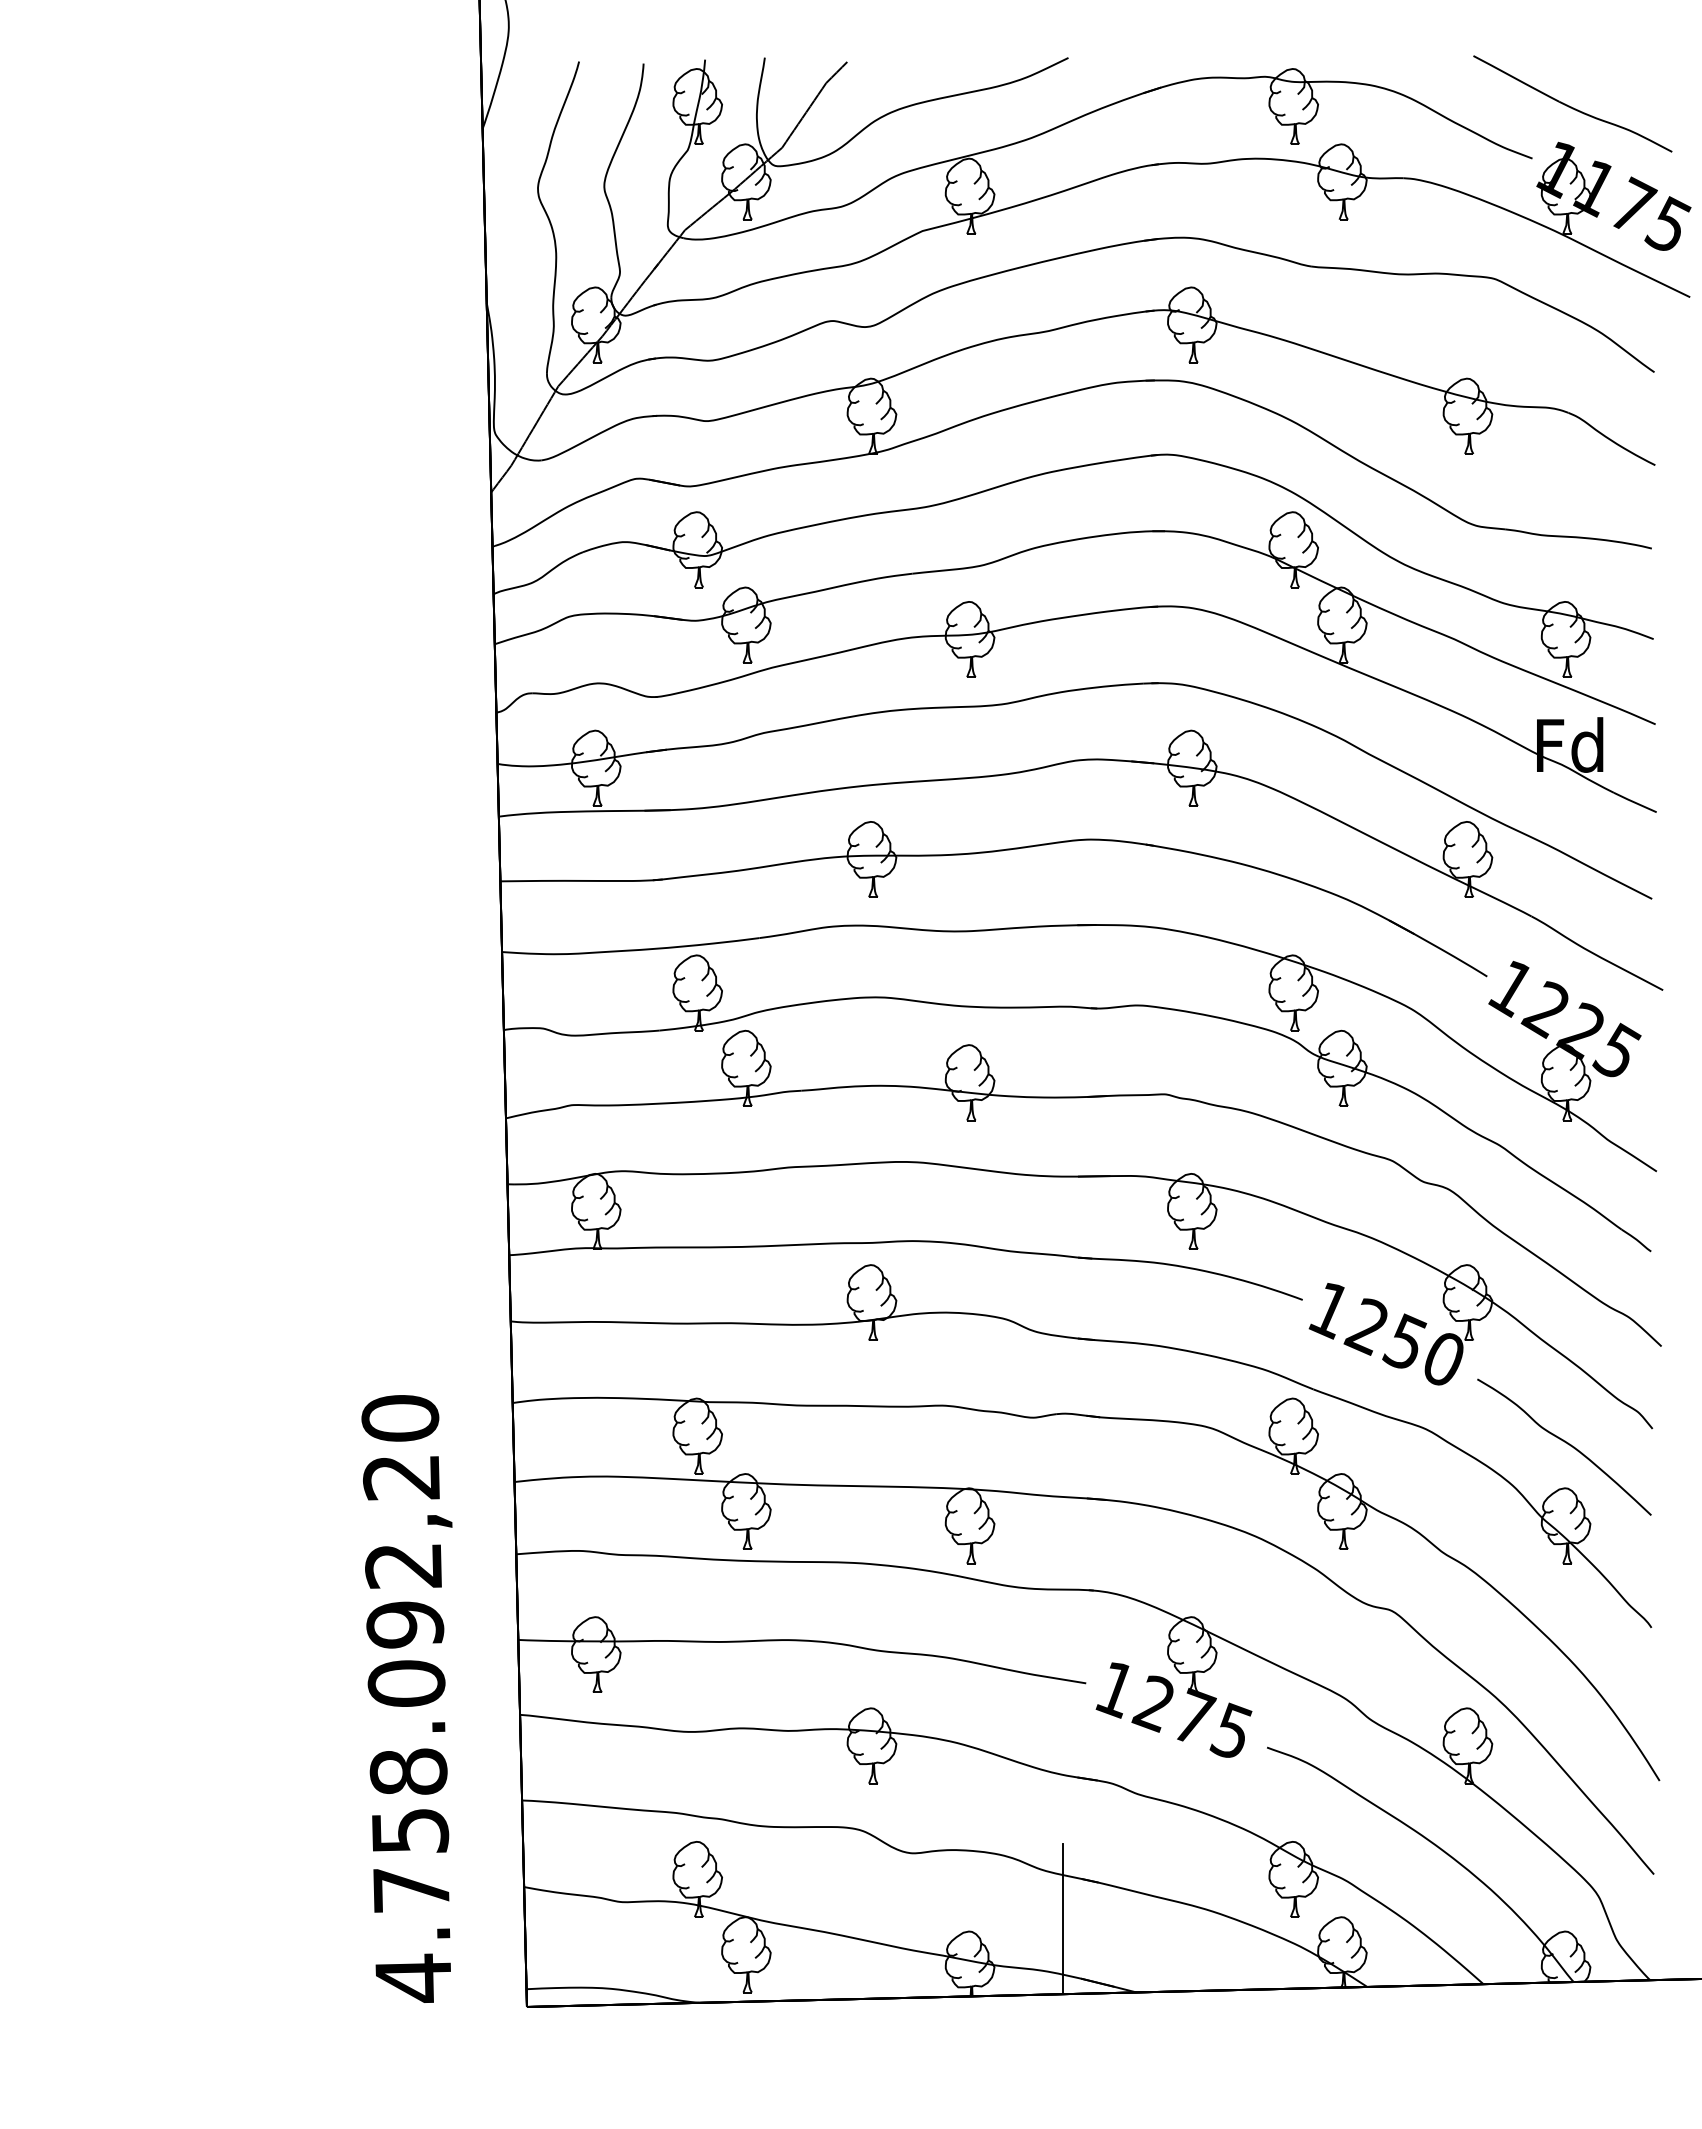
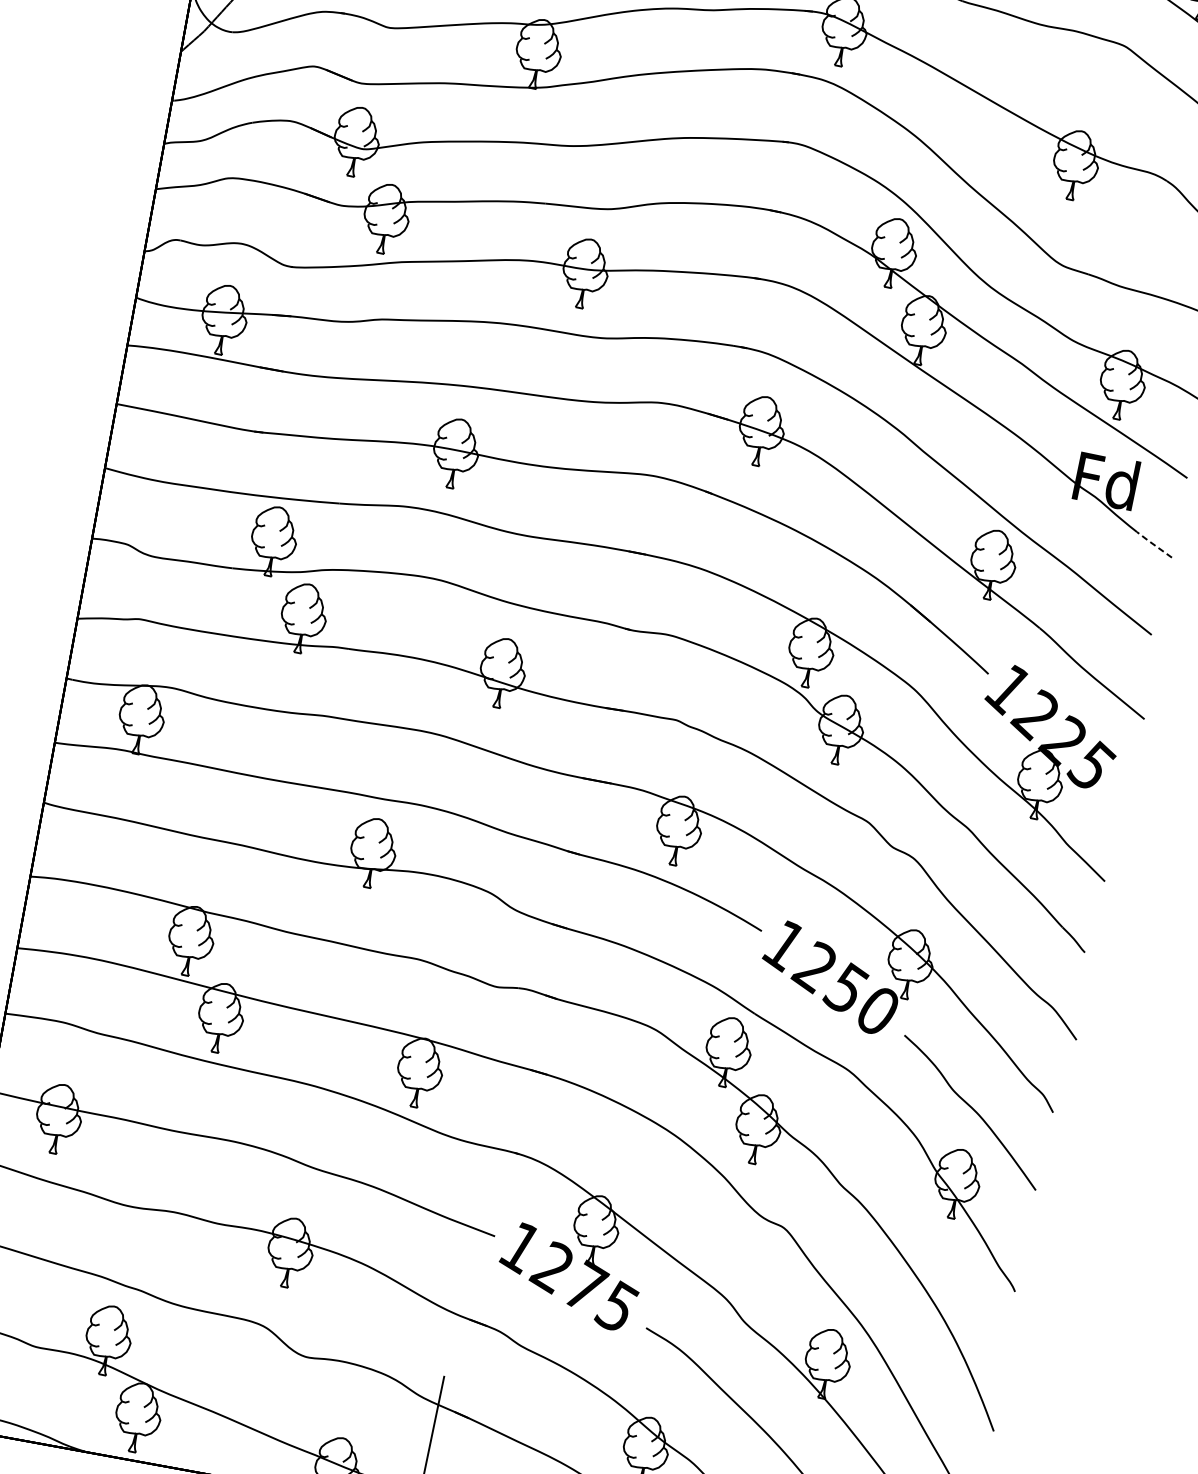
line: (1634, 802) -> (1153, 544), solid -> dashed

